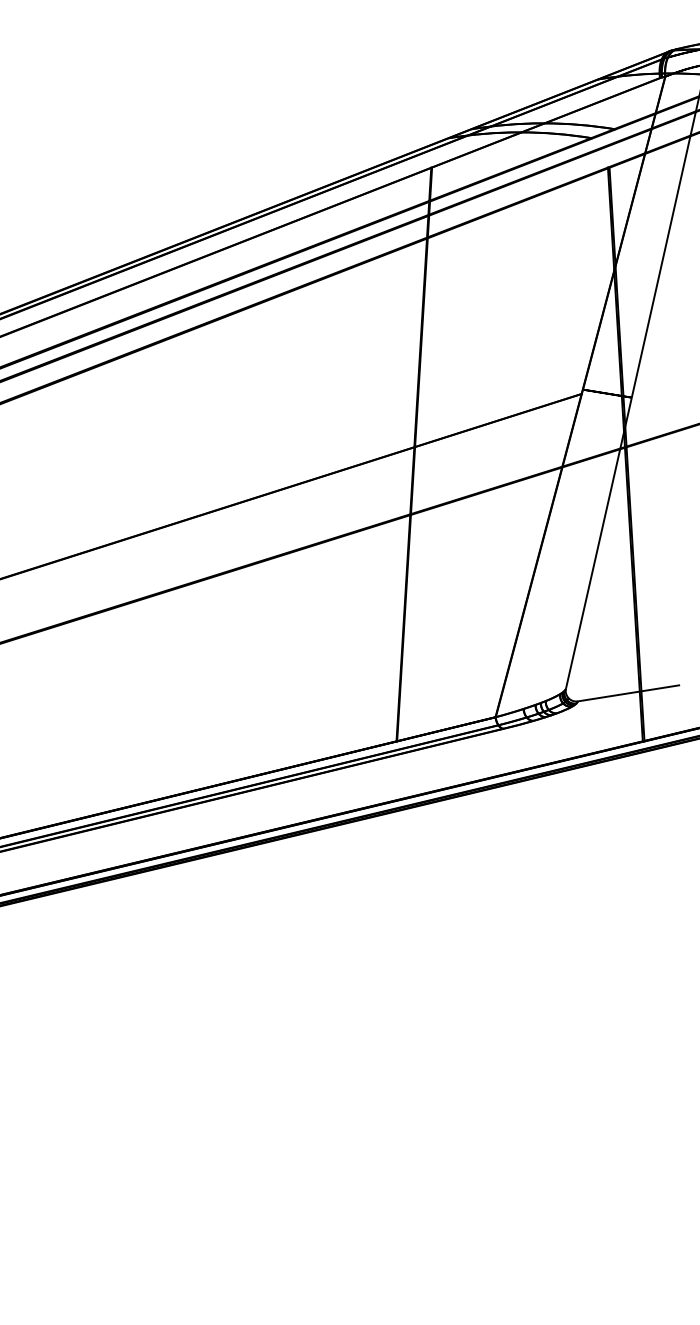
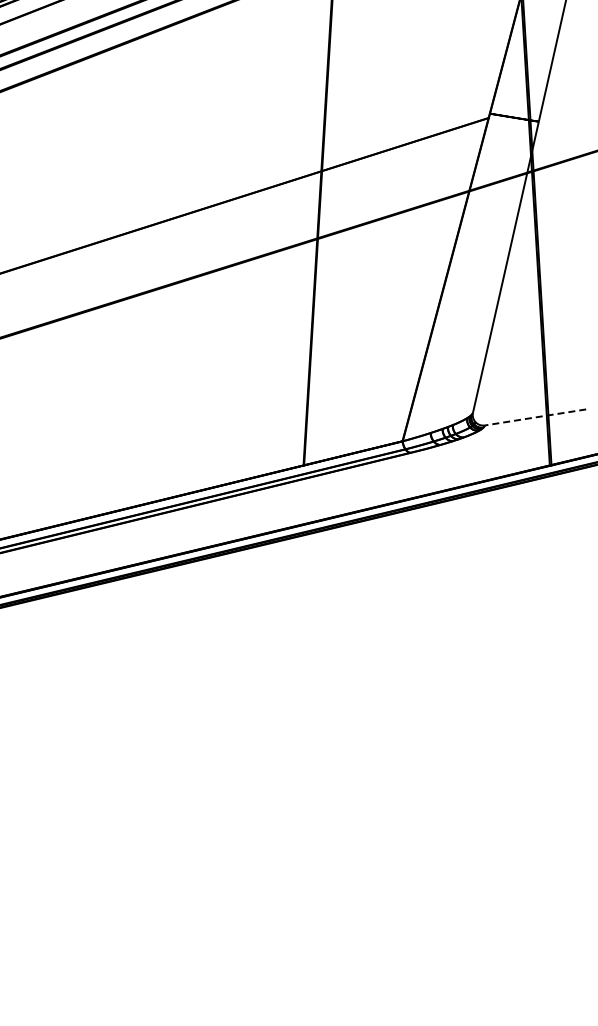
line: (628, 693) -> (535, 417), solid -> dashed

